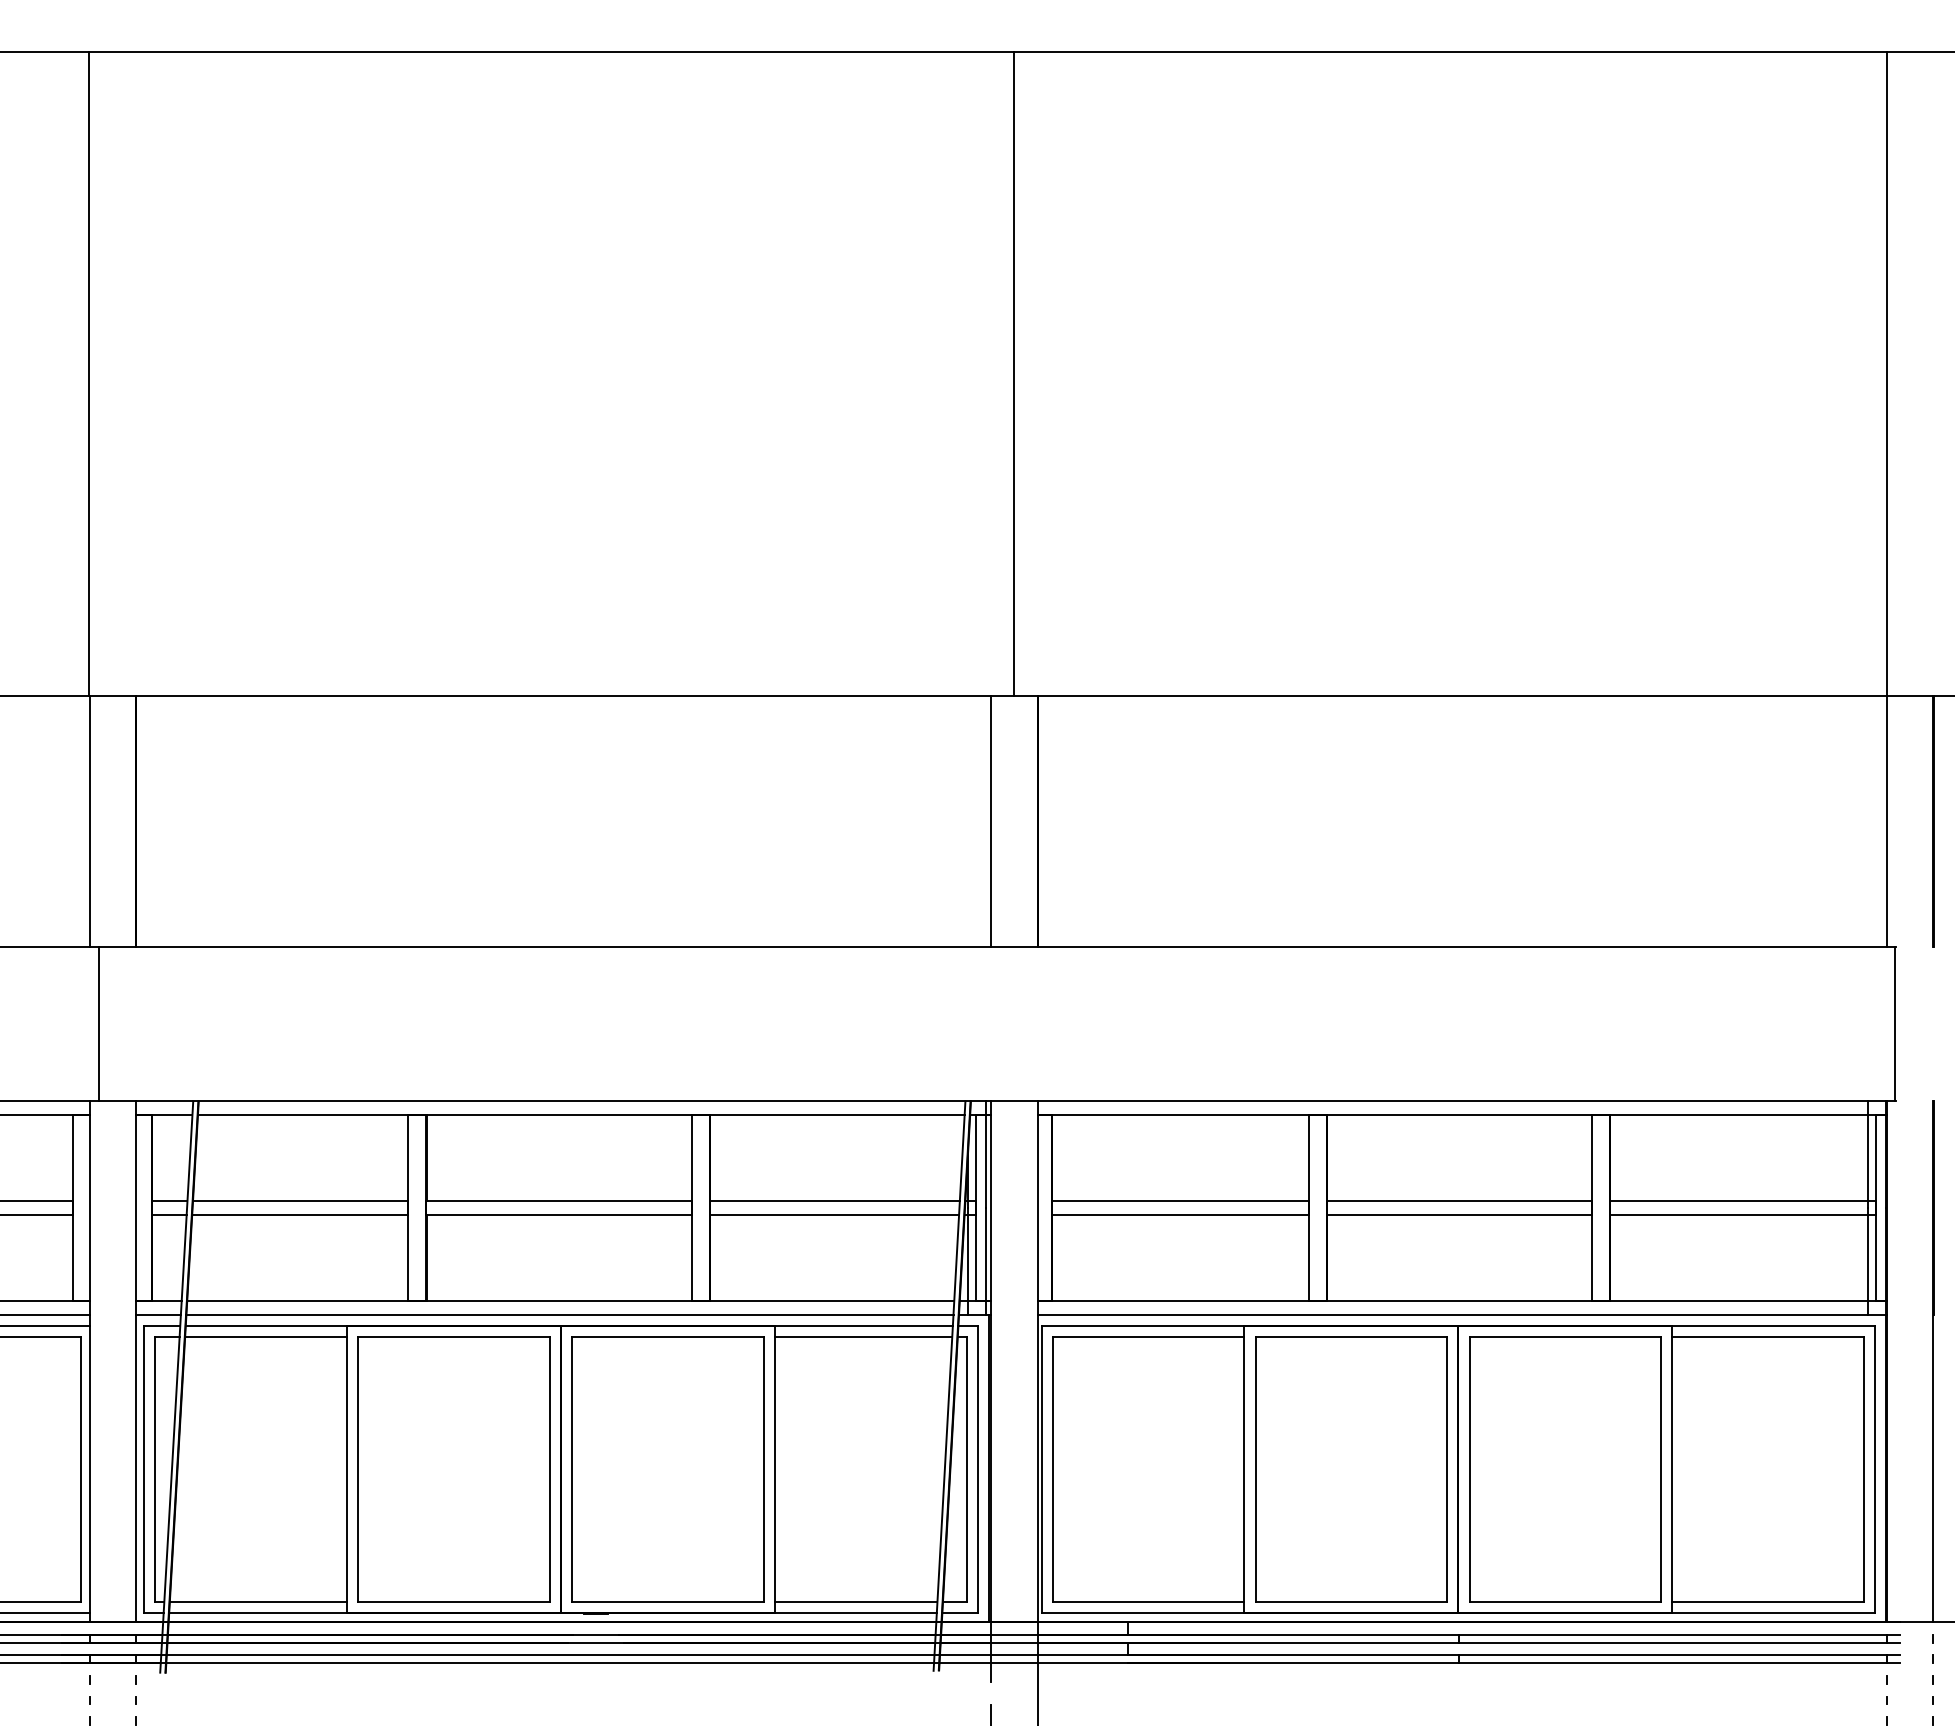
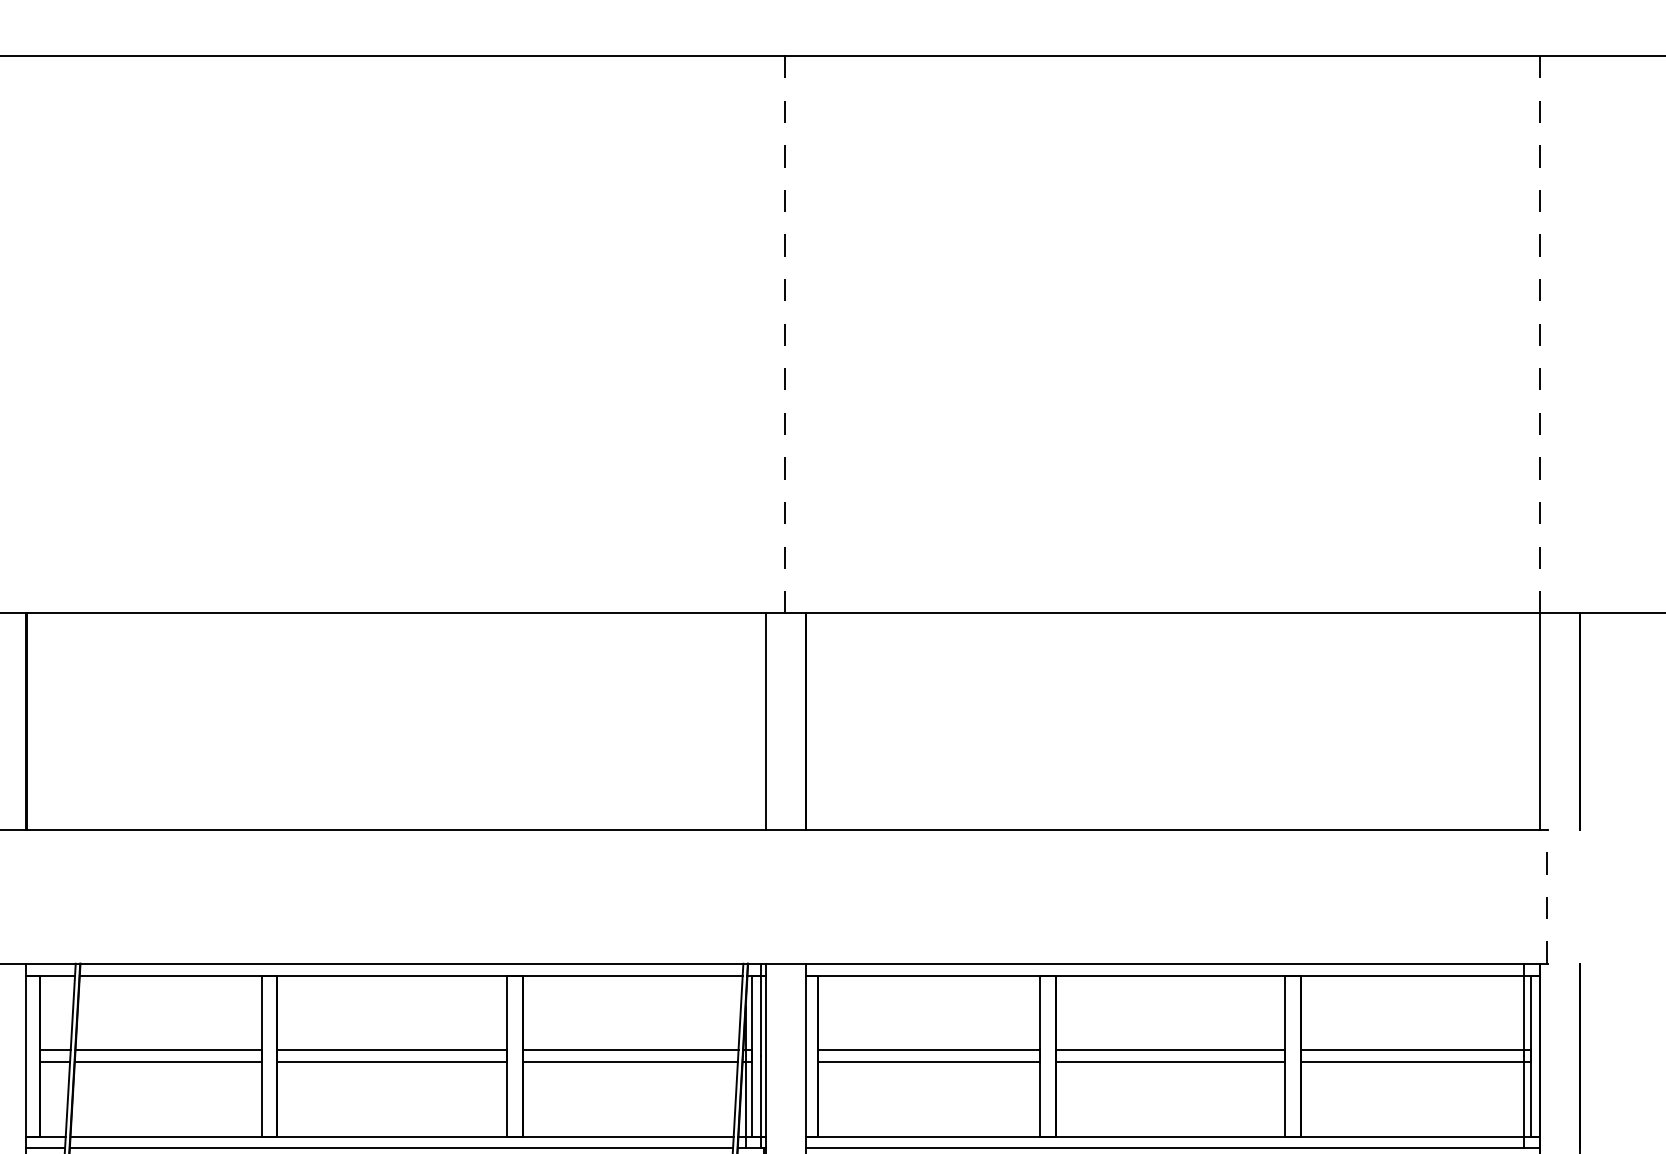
line: (1887, 373) -> (1540, 334), solid -> dashed
line: (1013, 374) -> (784, 335), solid -> dashed
line: (1895, 1023) -> (1547, 896), solid -> dashed

